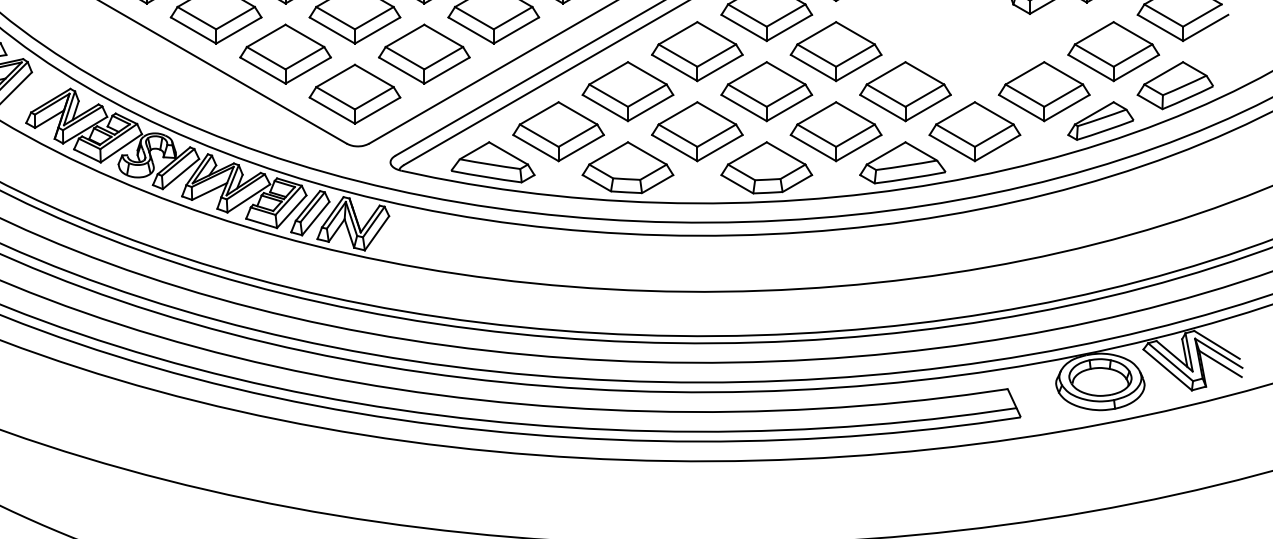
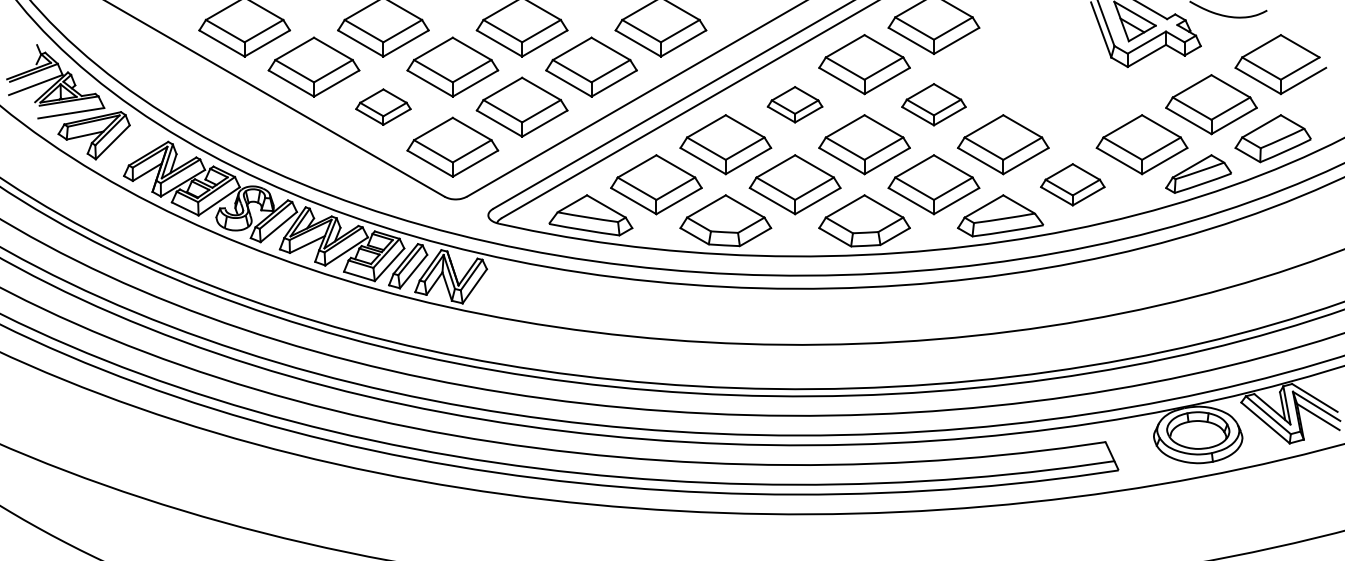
part: (696, 51) -> (794, 104), size x0.6
part: (835, 51) -> (933, 104), size x0.7
part: (285, 53) -> (383, 106), size x0.6
part: (974, 131) -> (1072, 184), size x0.7

